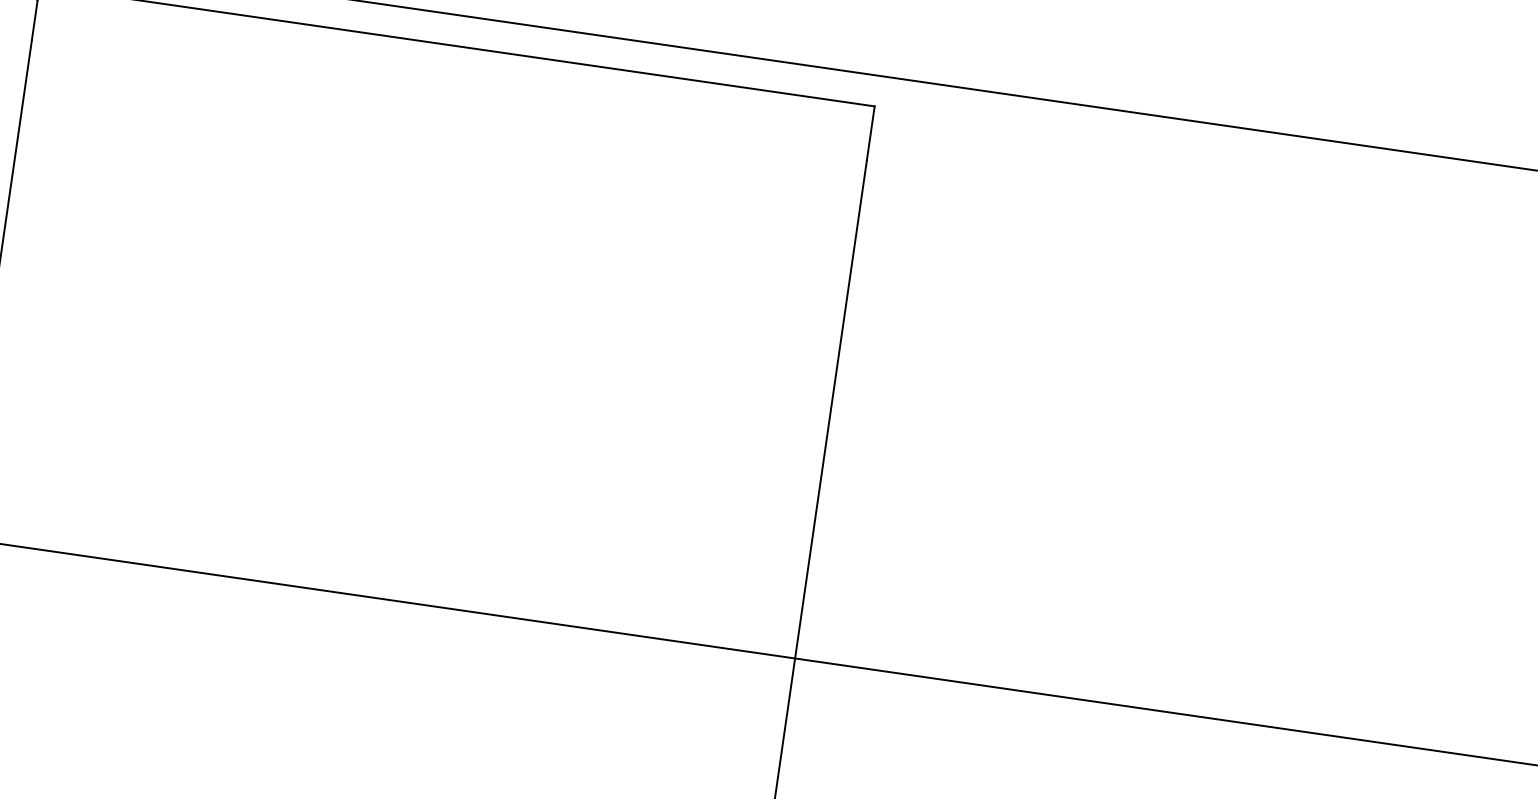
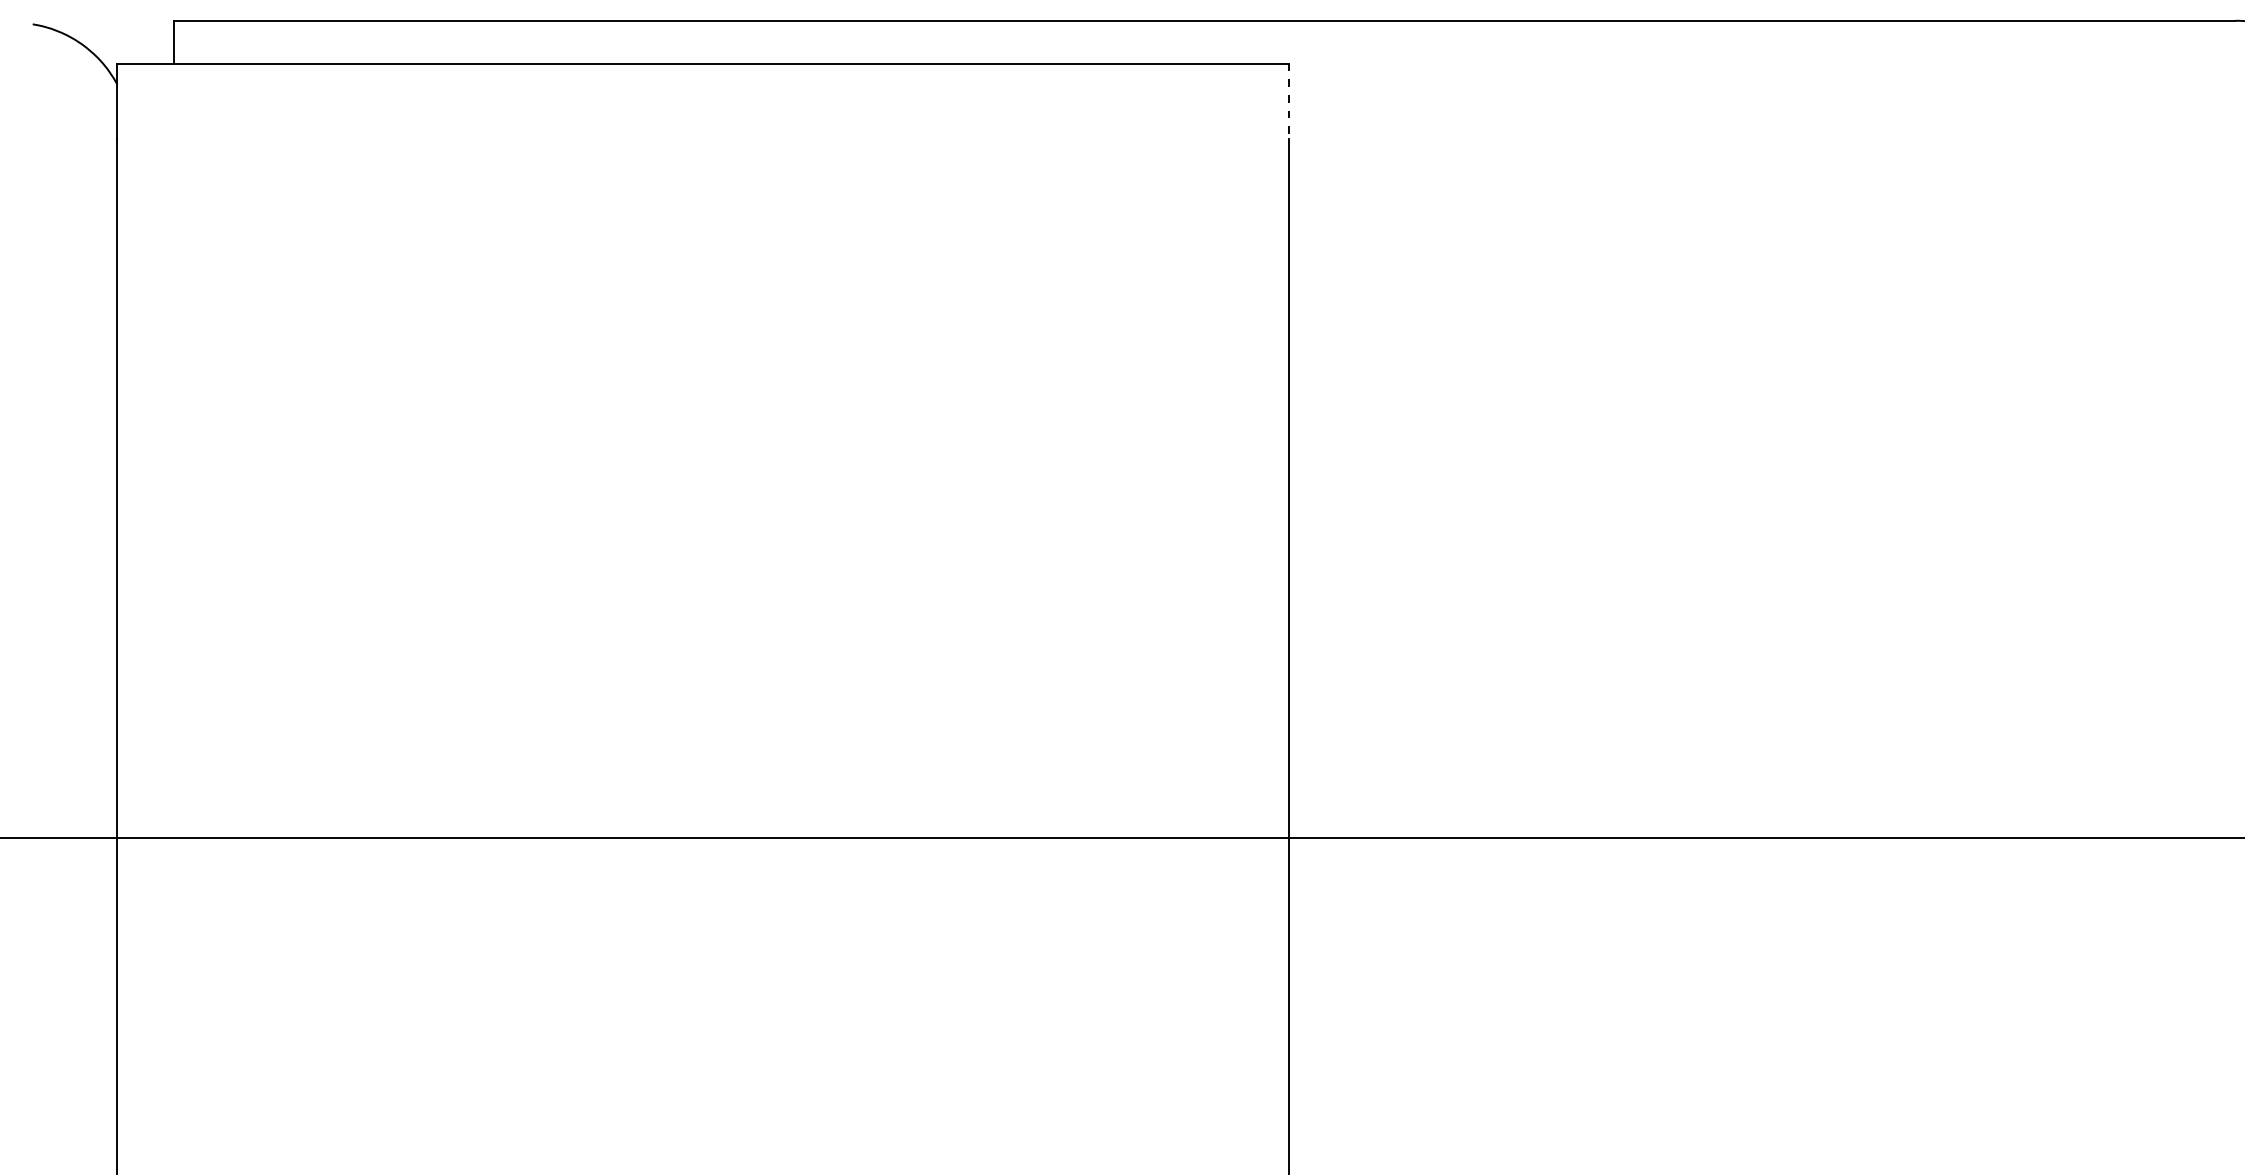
line: (870, 133) -> (1288, 101), solid -> dashed

